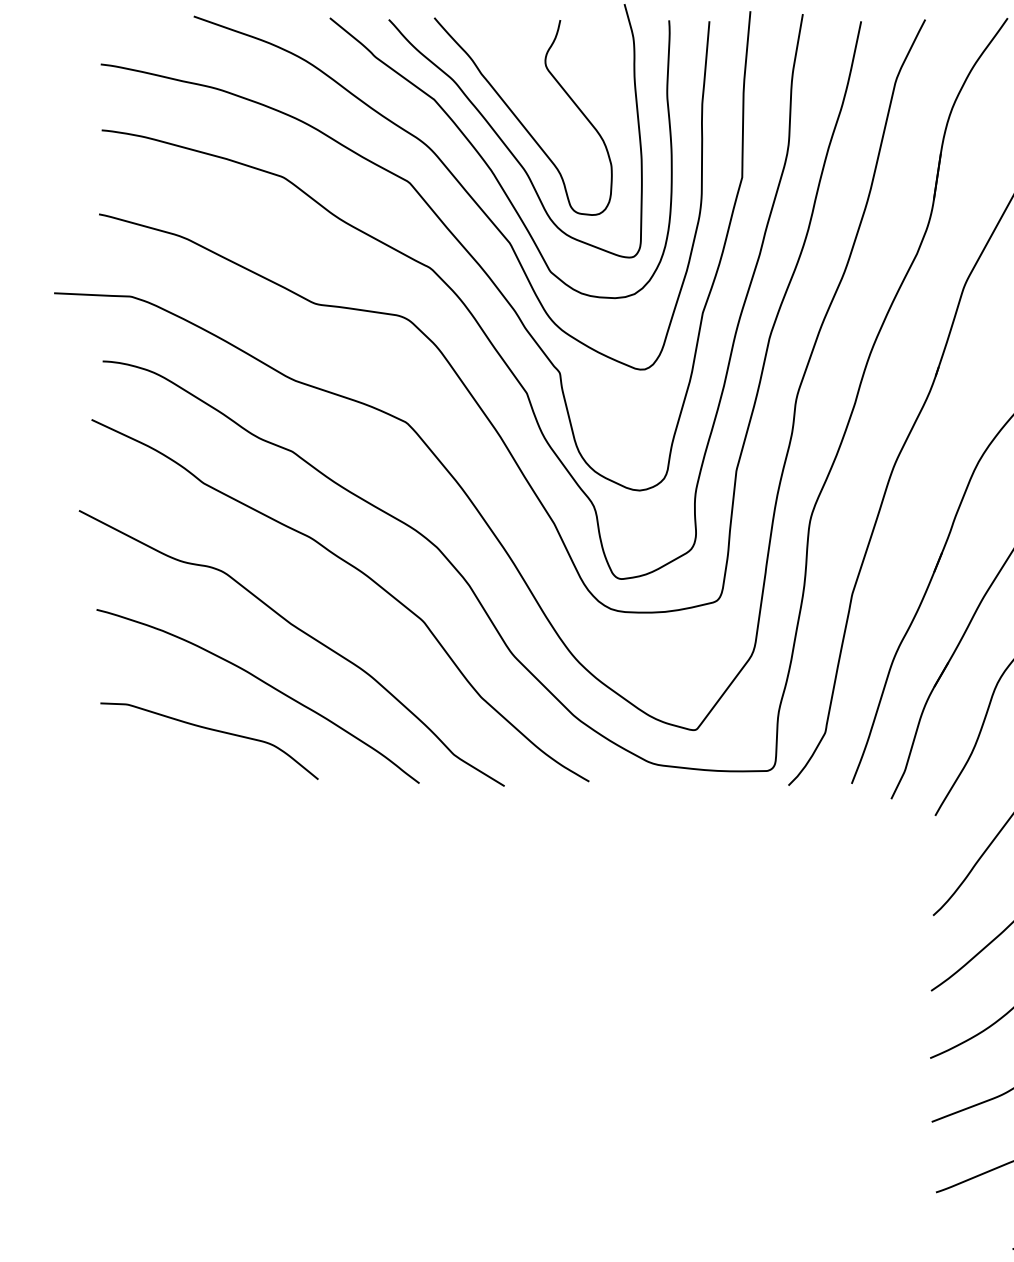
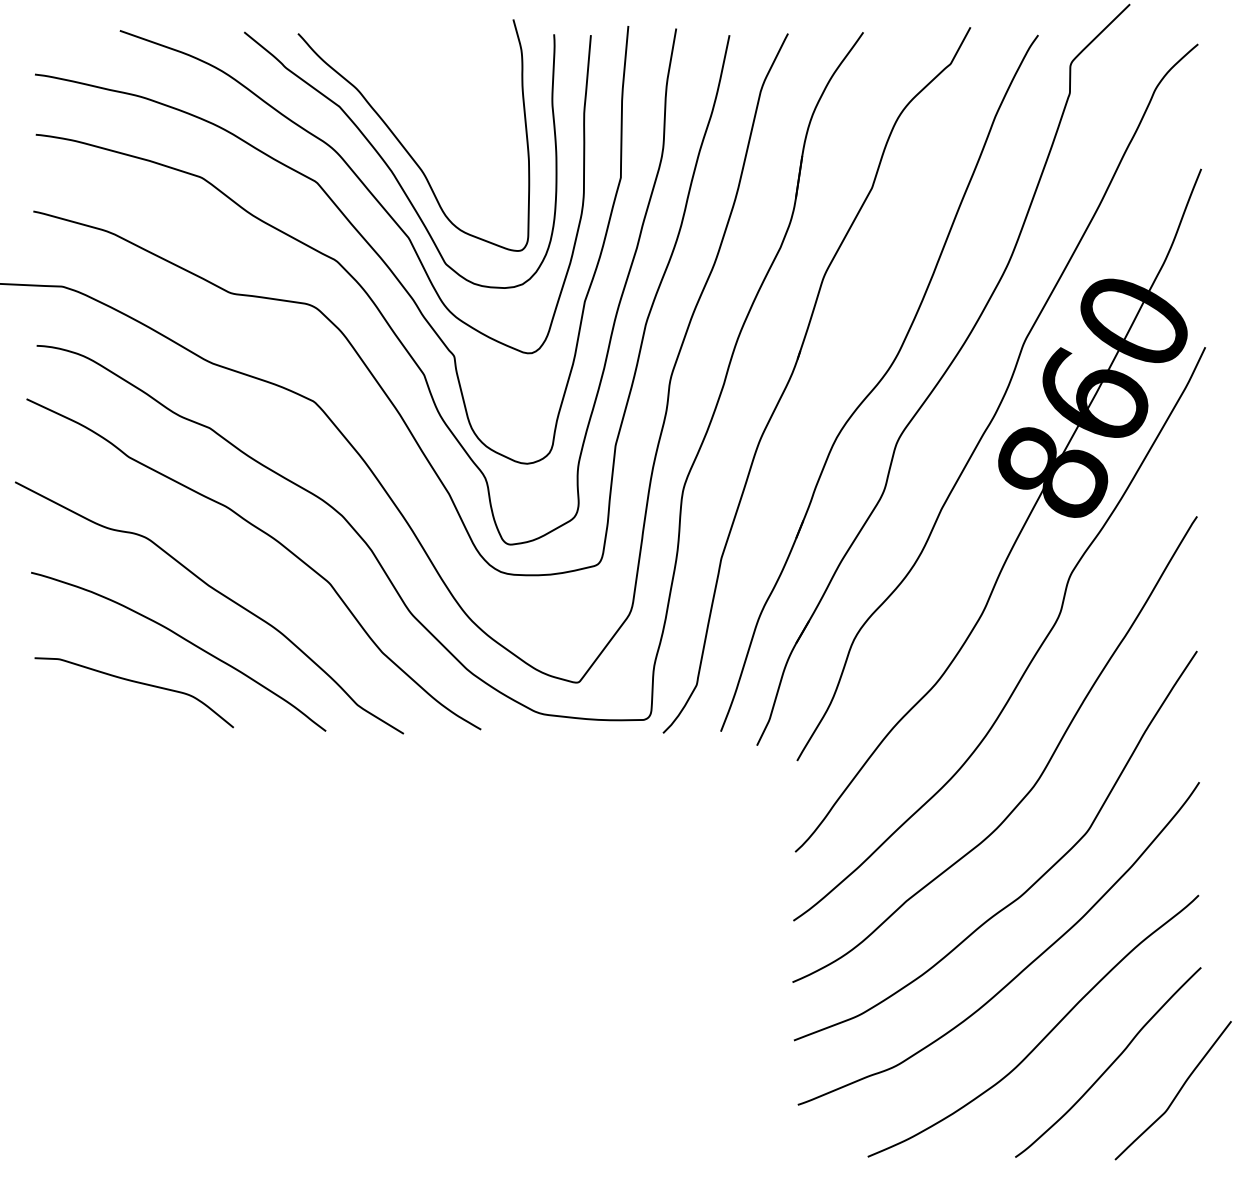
curve: (519, 119) -> (417, 124), removed

